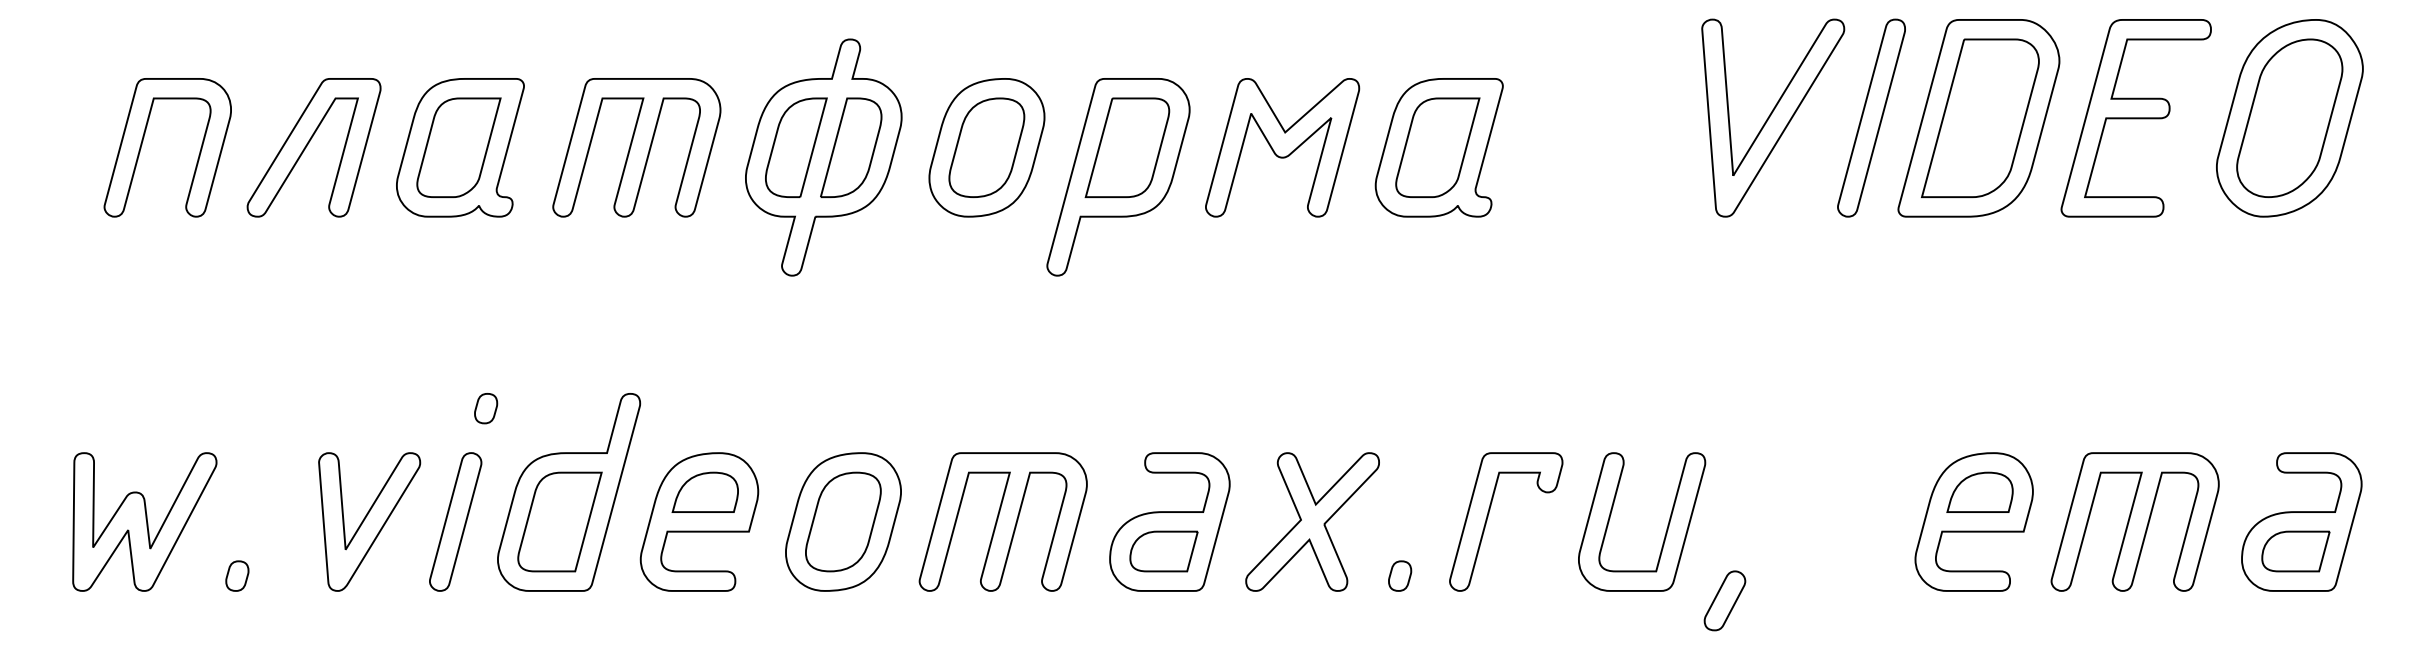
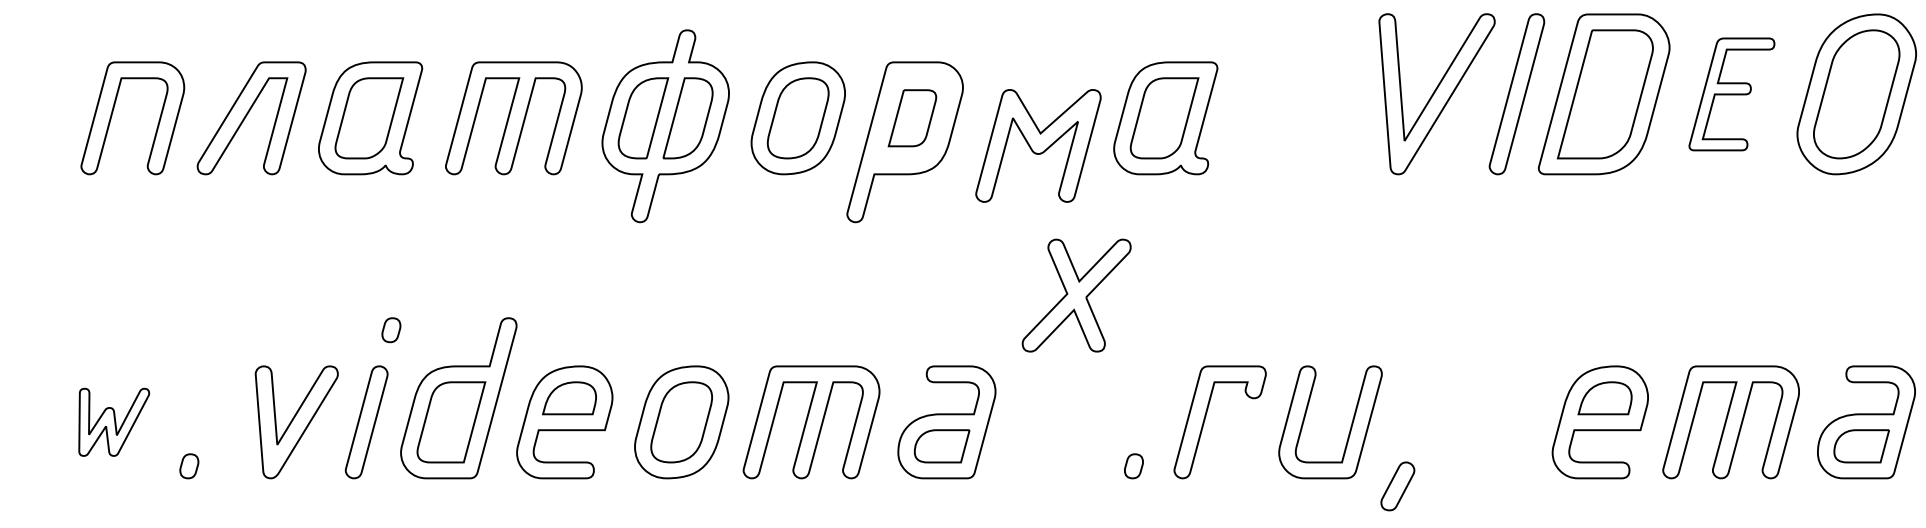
part: (2135, 118) -> (1731, 94), size x0.7
part: (1127, 147) -> (912, 118), size x0.7
part: (1282, 147) -> (1038, 145), moved
part: (144, 521) -> (113, 421), size x0.6
part: (1312, 521) -> (1076, 295), moved

